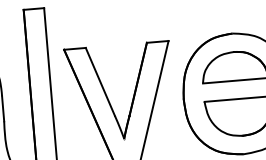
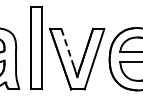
line: (100, 82) -> (67, 47), solid -> dashed

